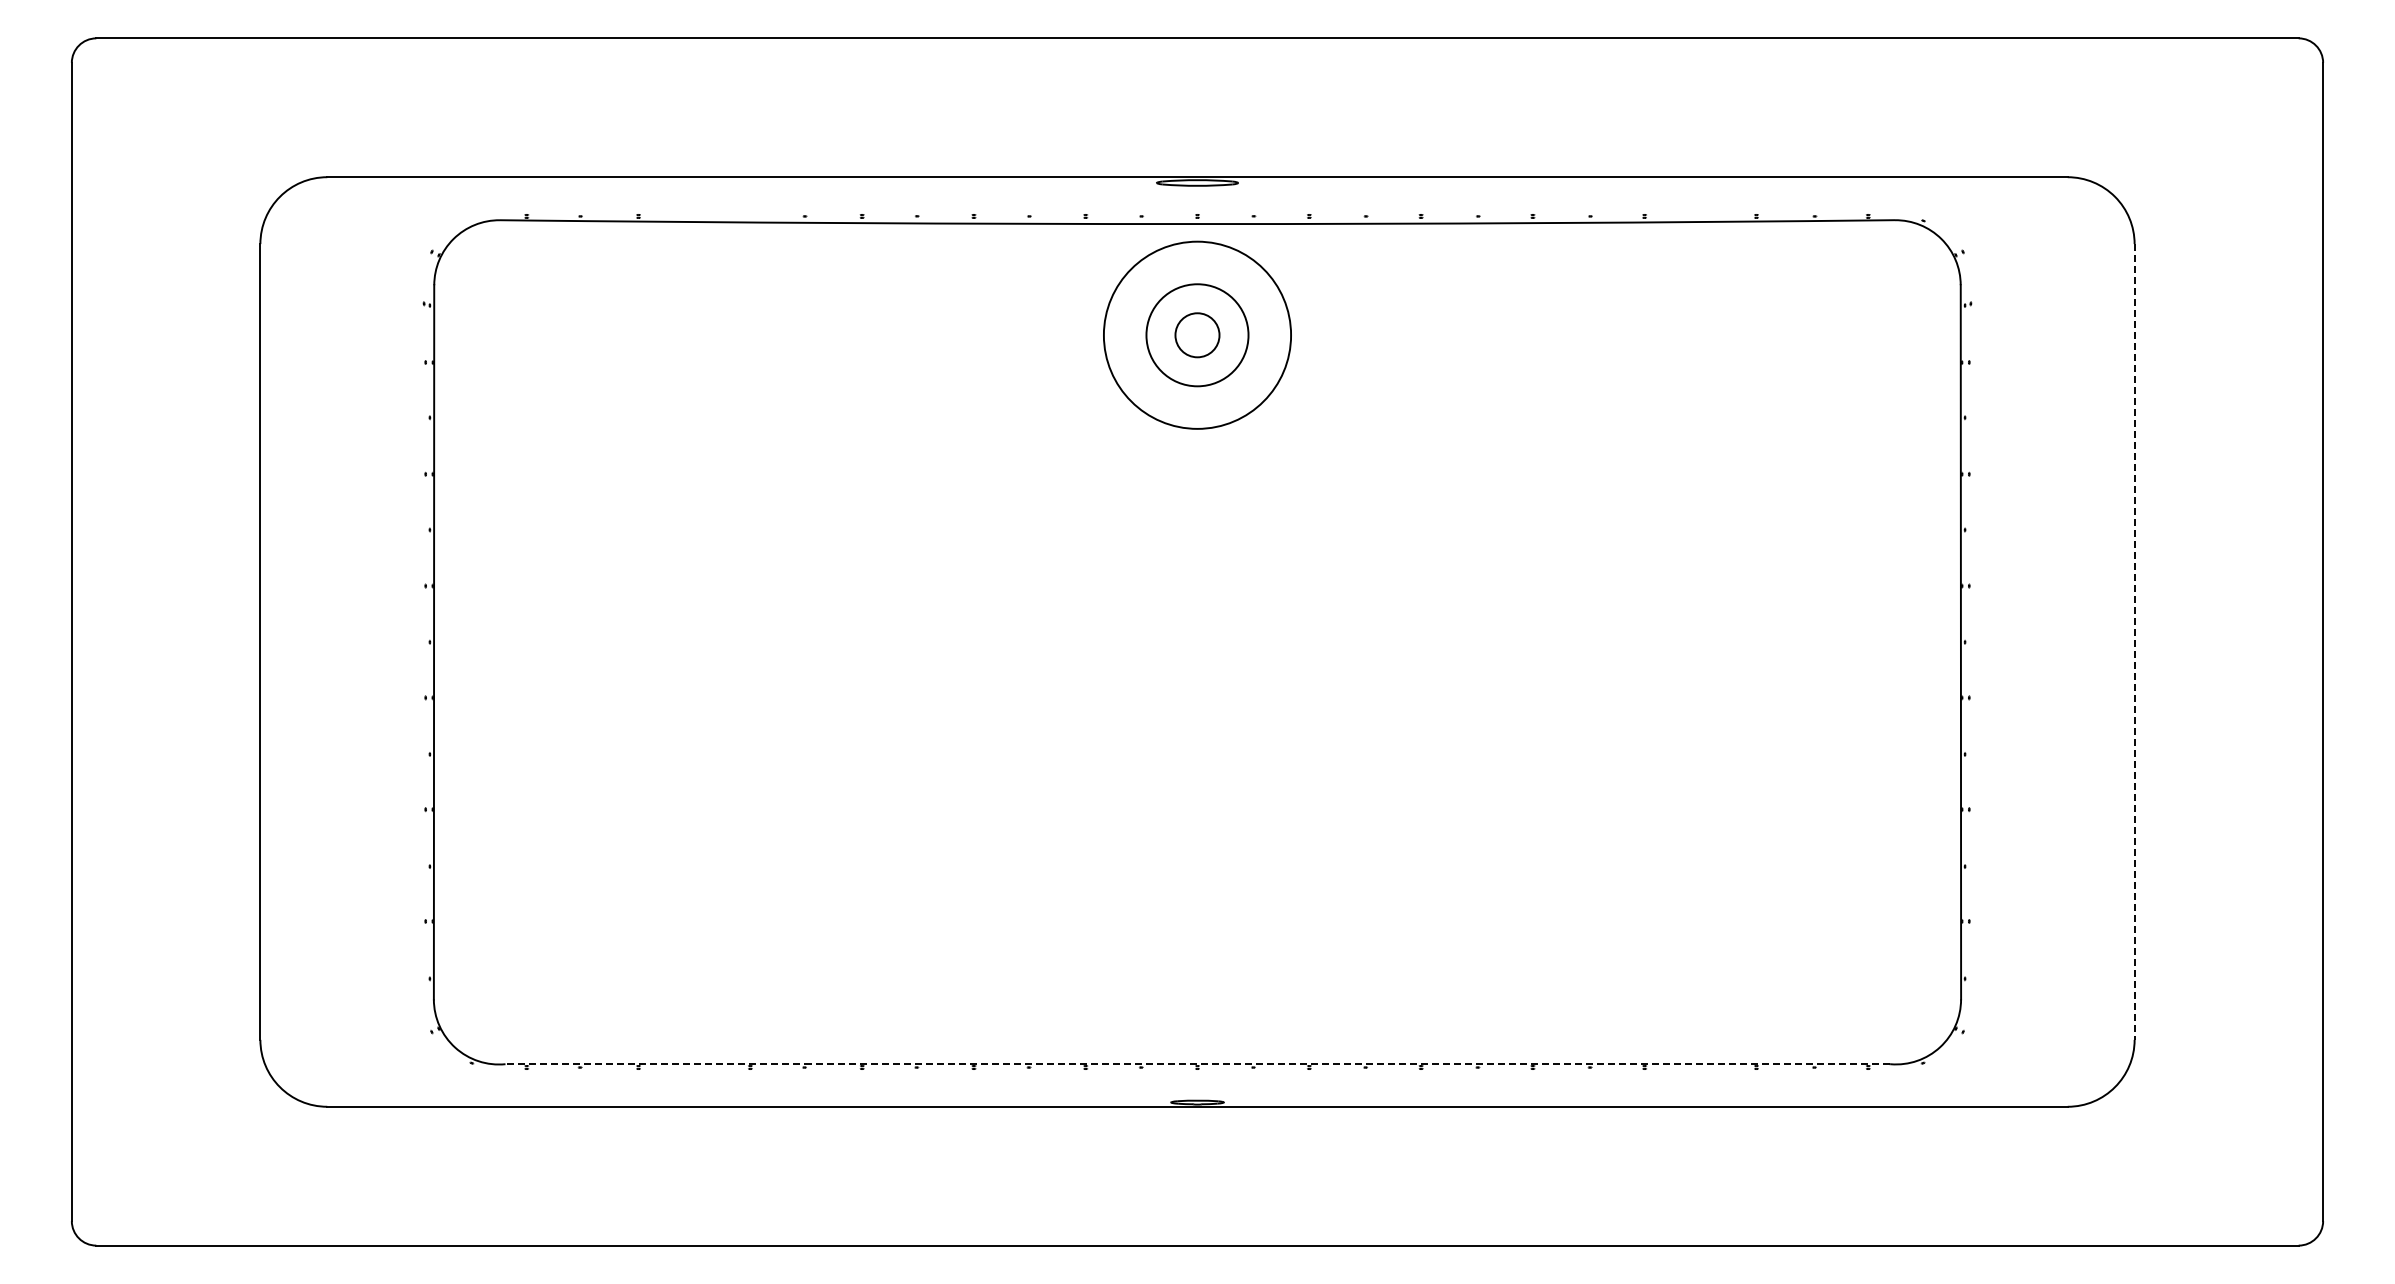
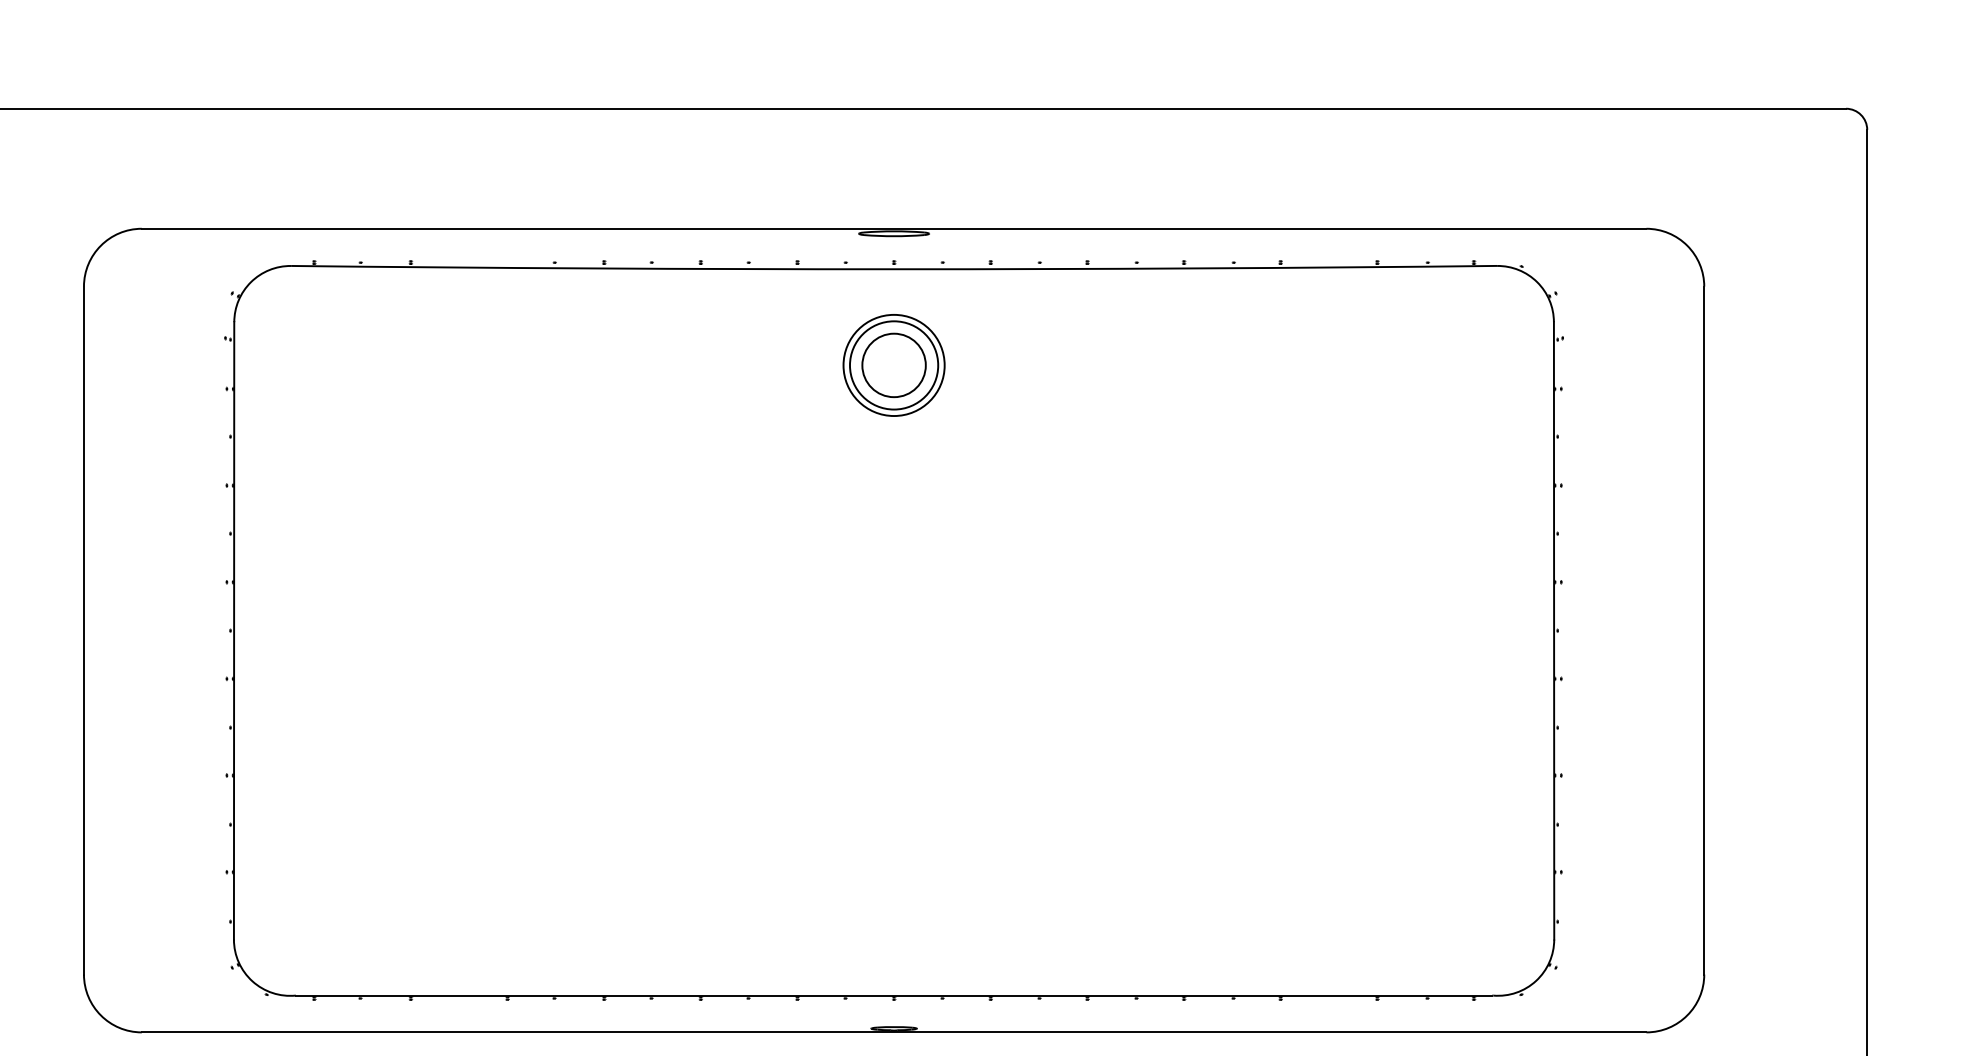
circle: (1196, 334) -> (893, 364), size x0.62
circle: (1197, 335) -> (894, 365), size x1.67
line: (2134, 642) -> (1704, 631), dashed -> solid
line: (1197, 1064) -> (894, 995), dashed -> solid

